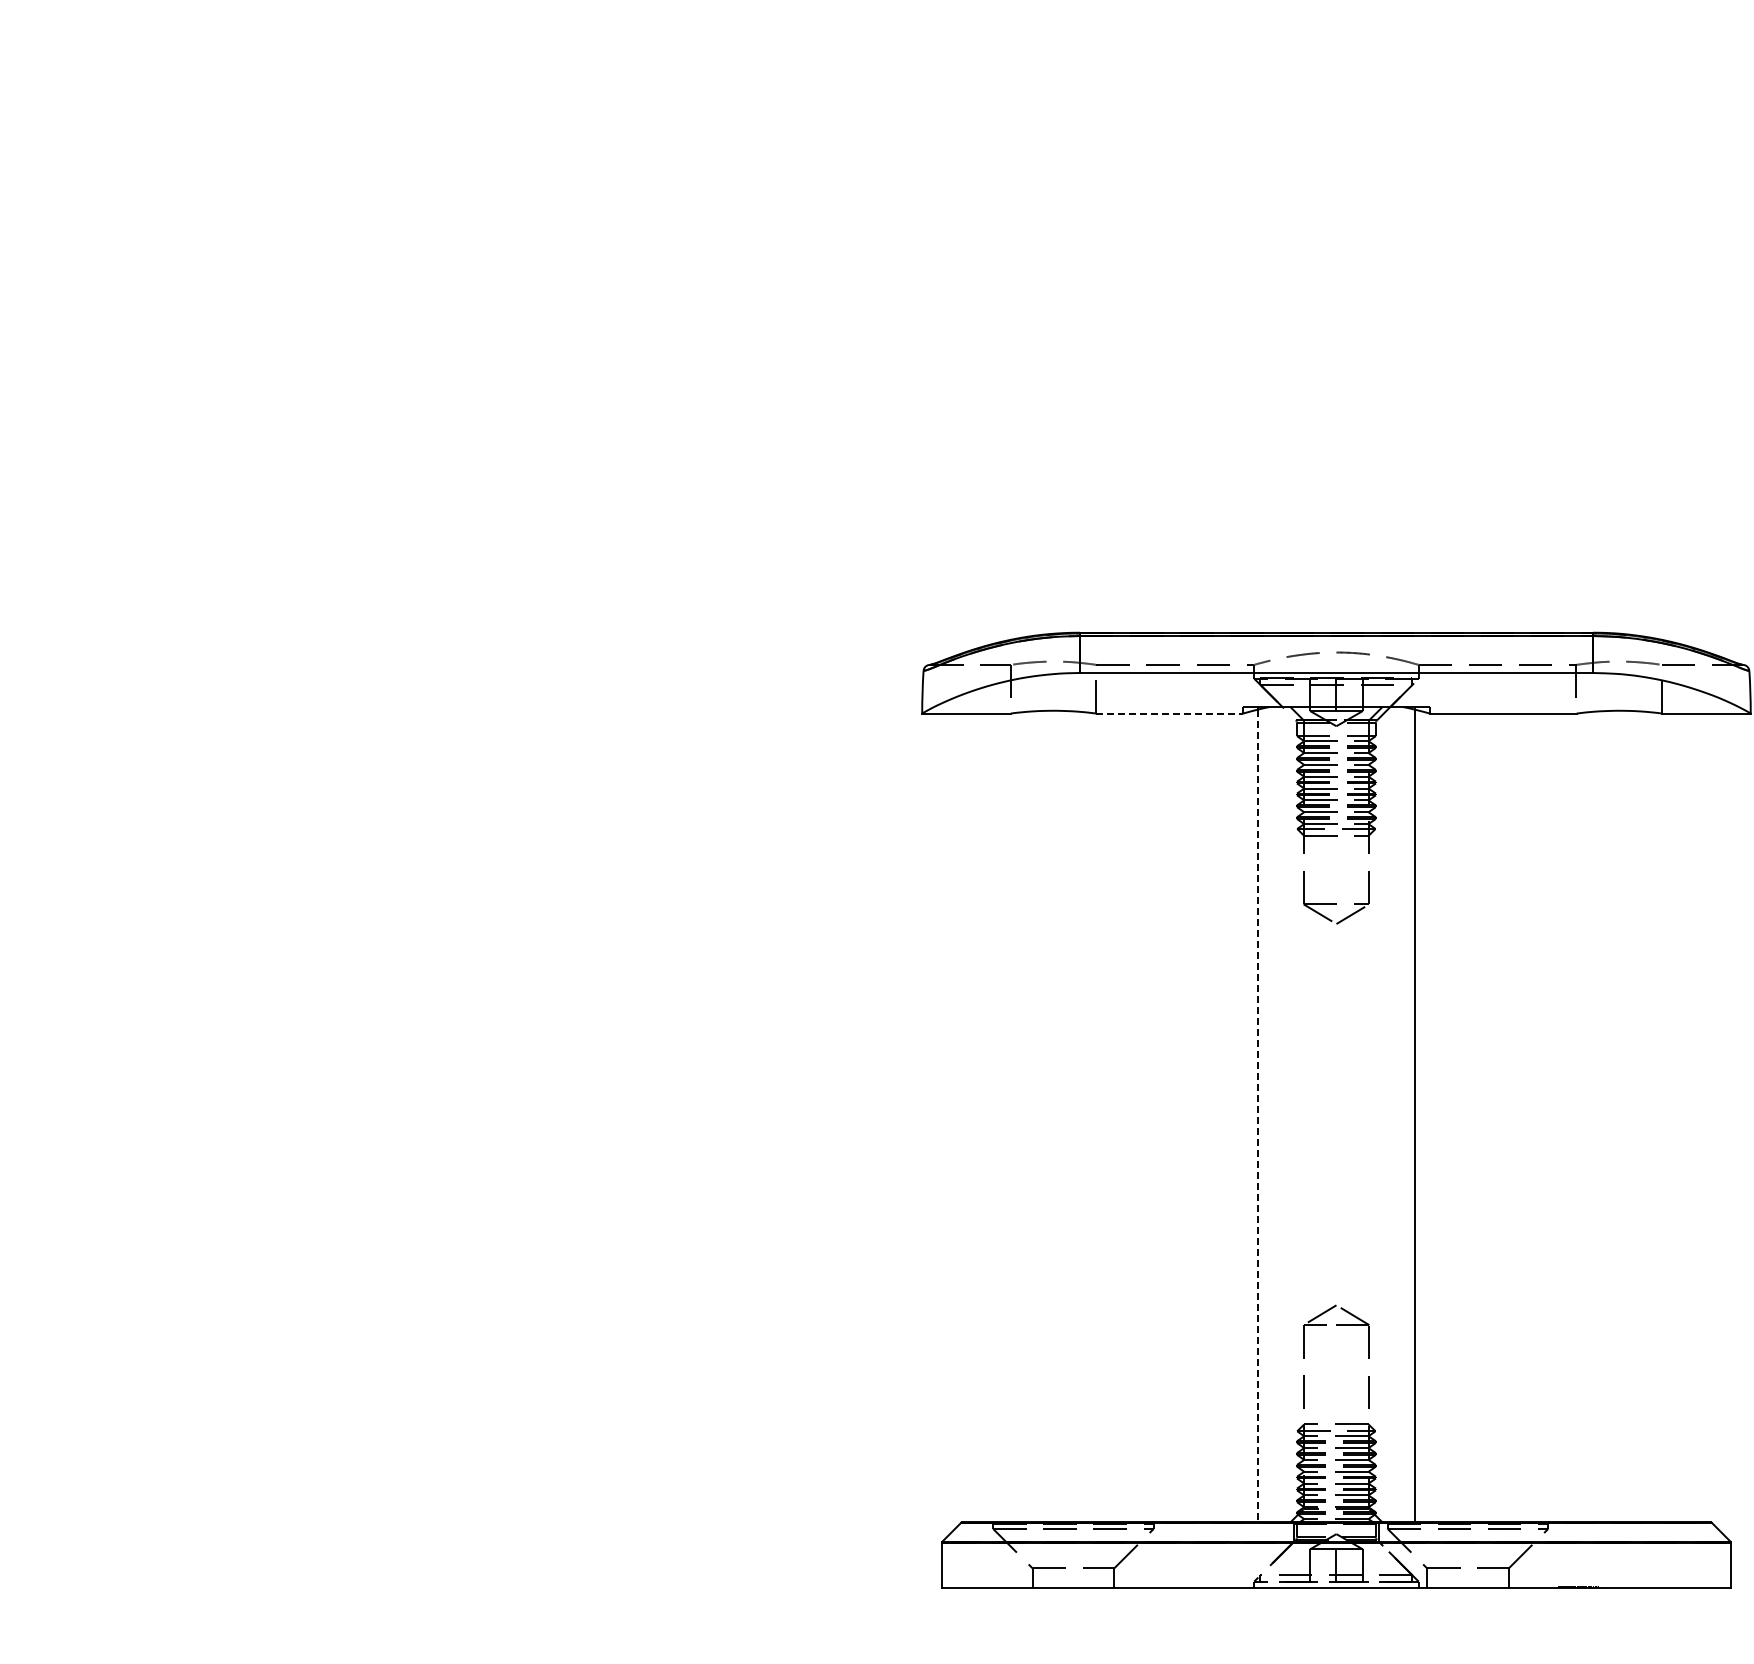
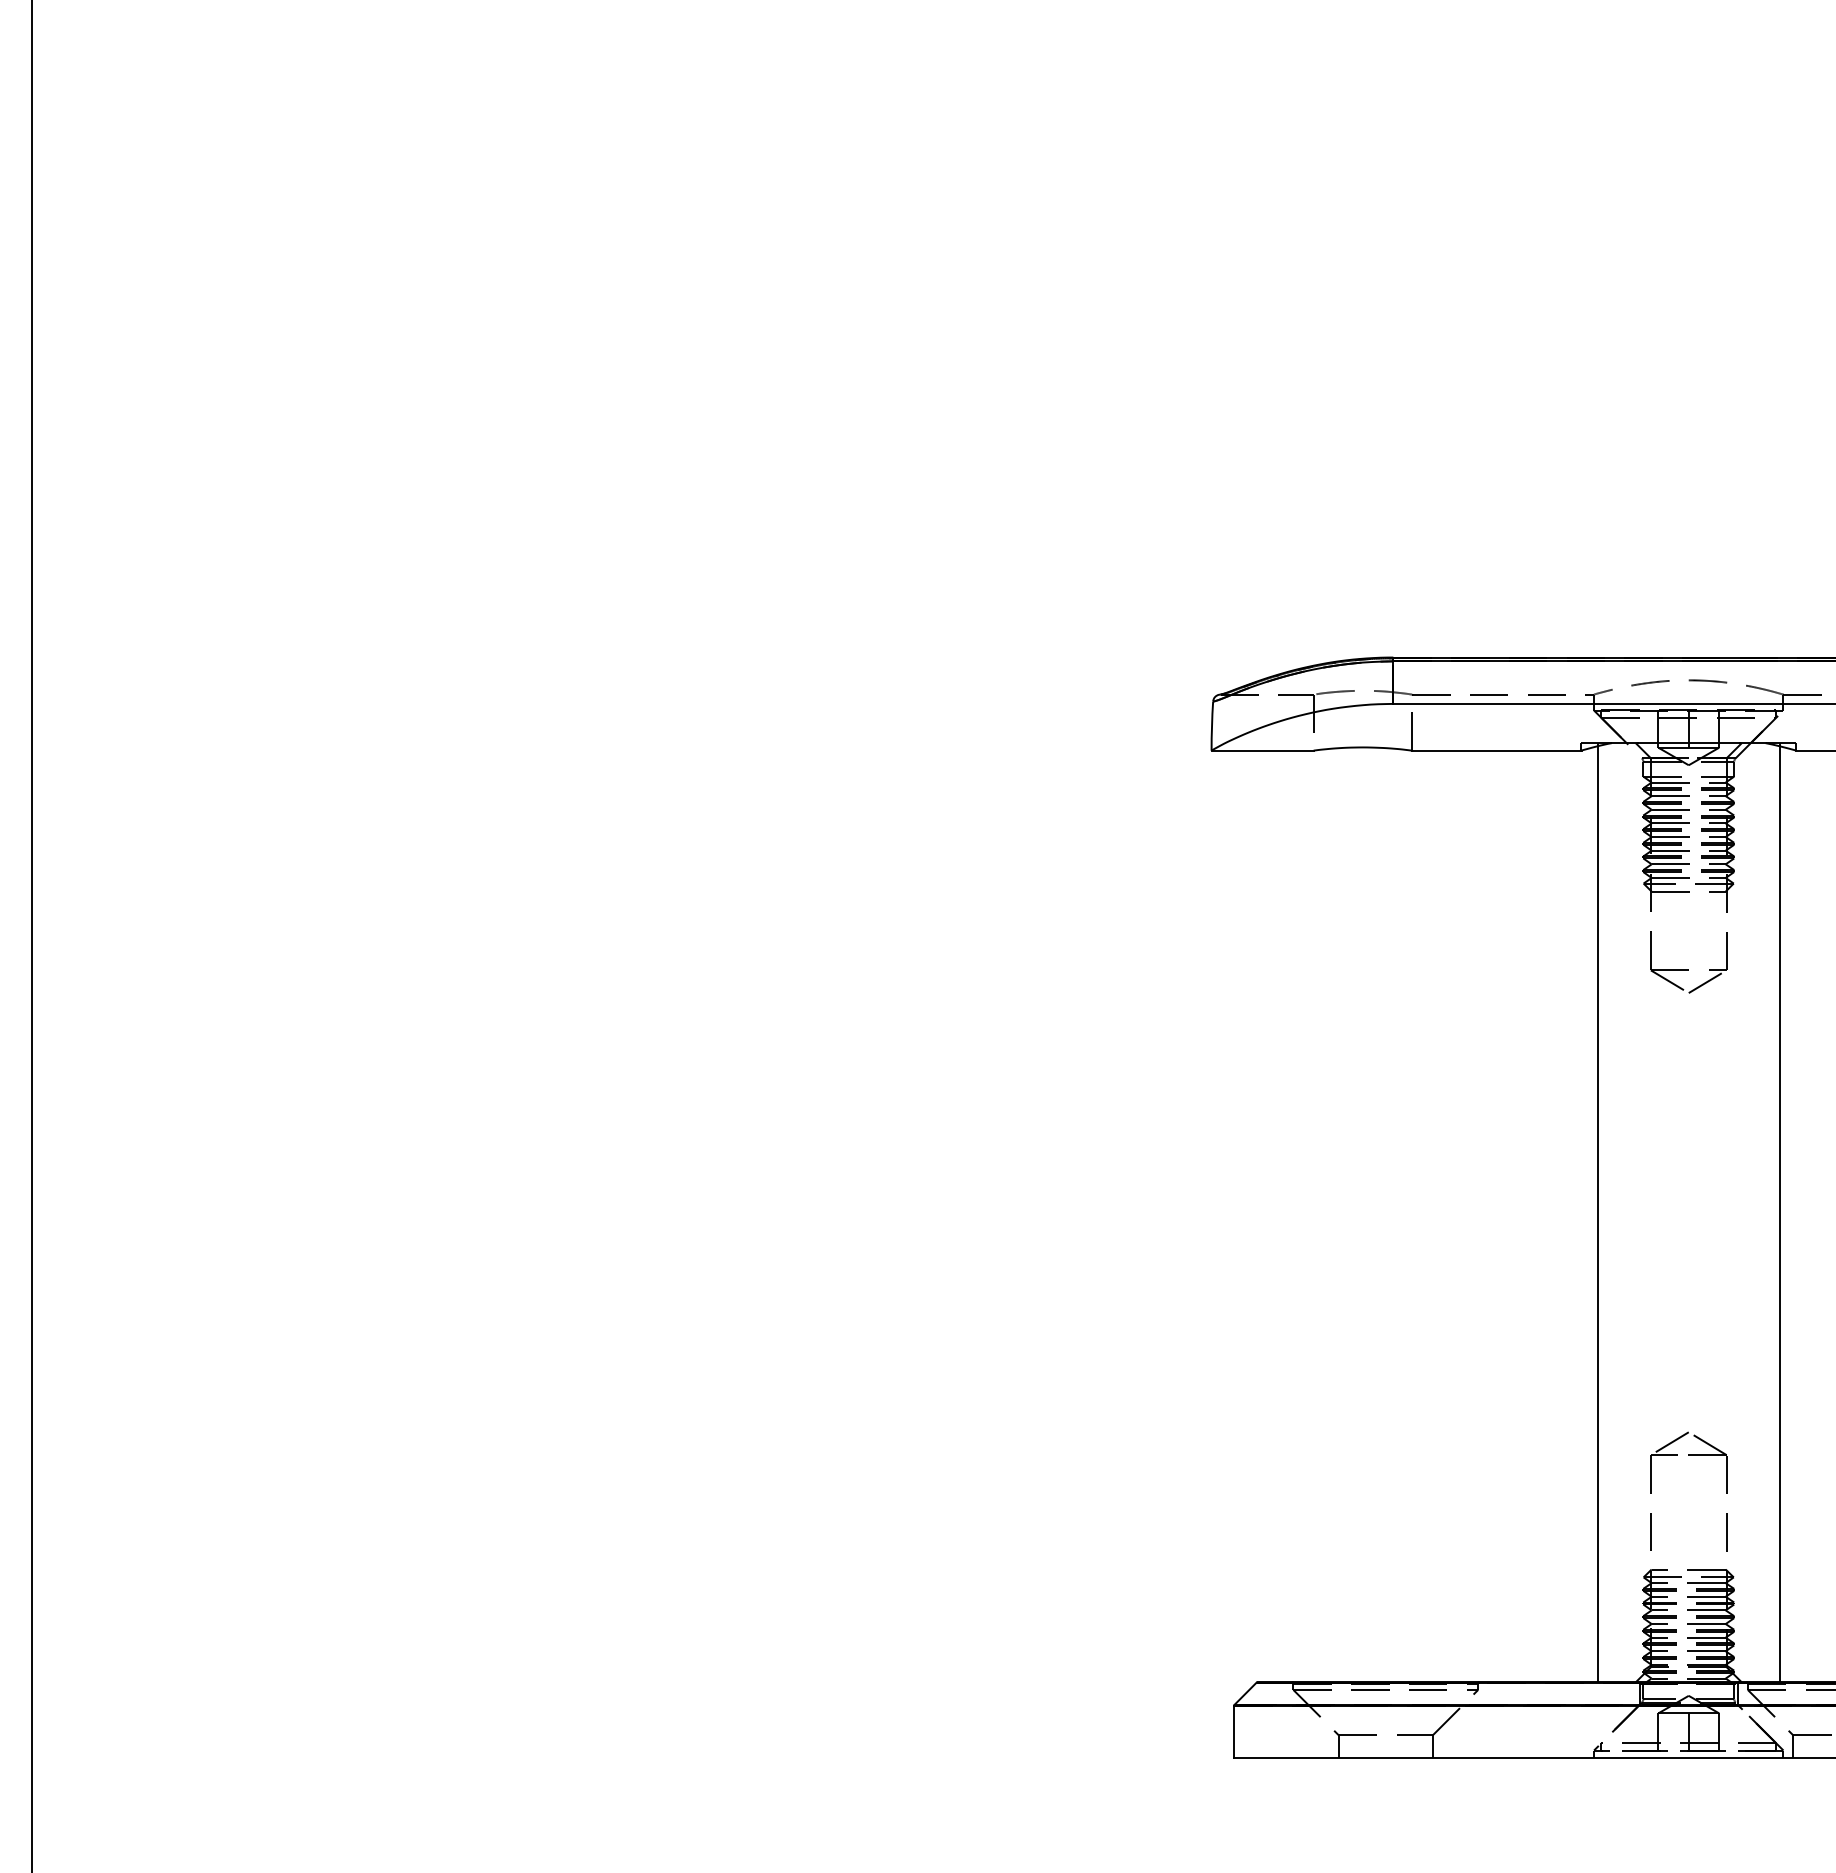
line: (1169, 713) -> (1496, 750), dashed -> solid
line: (1257, 1116) -> (1597, 1214), dashed -> solid

